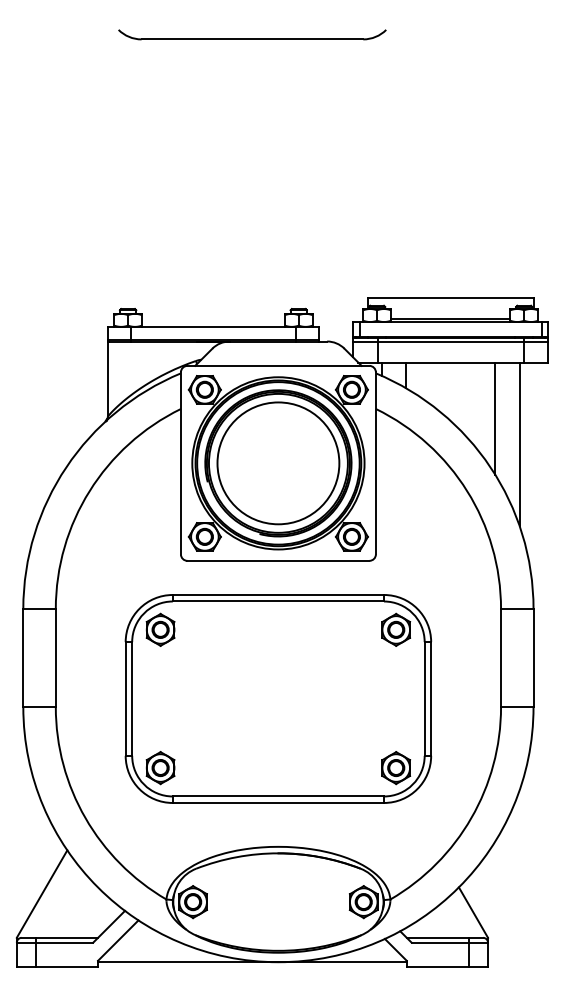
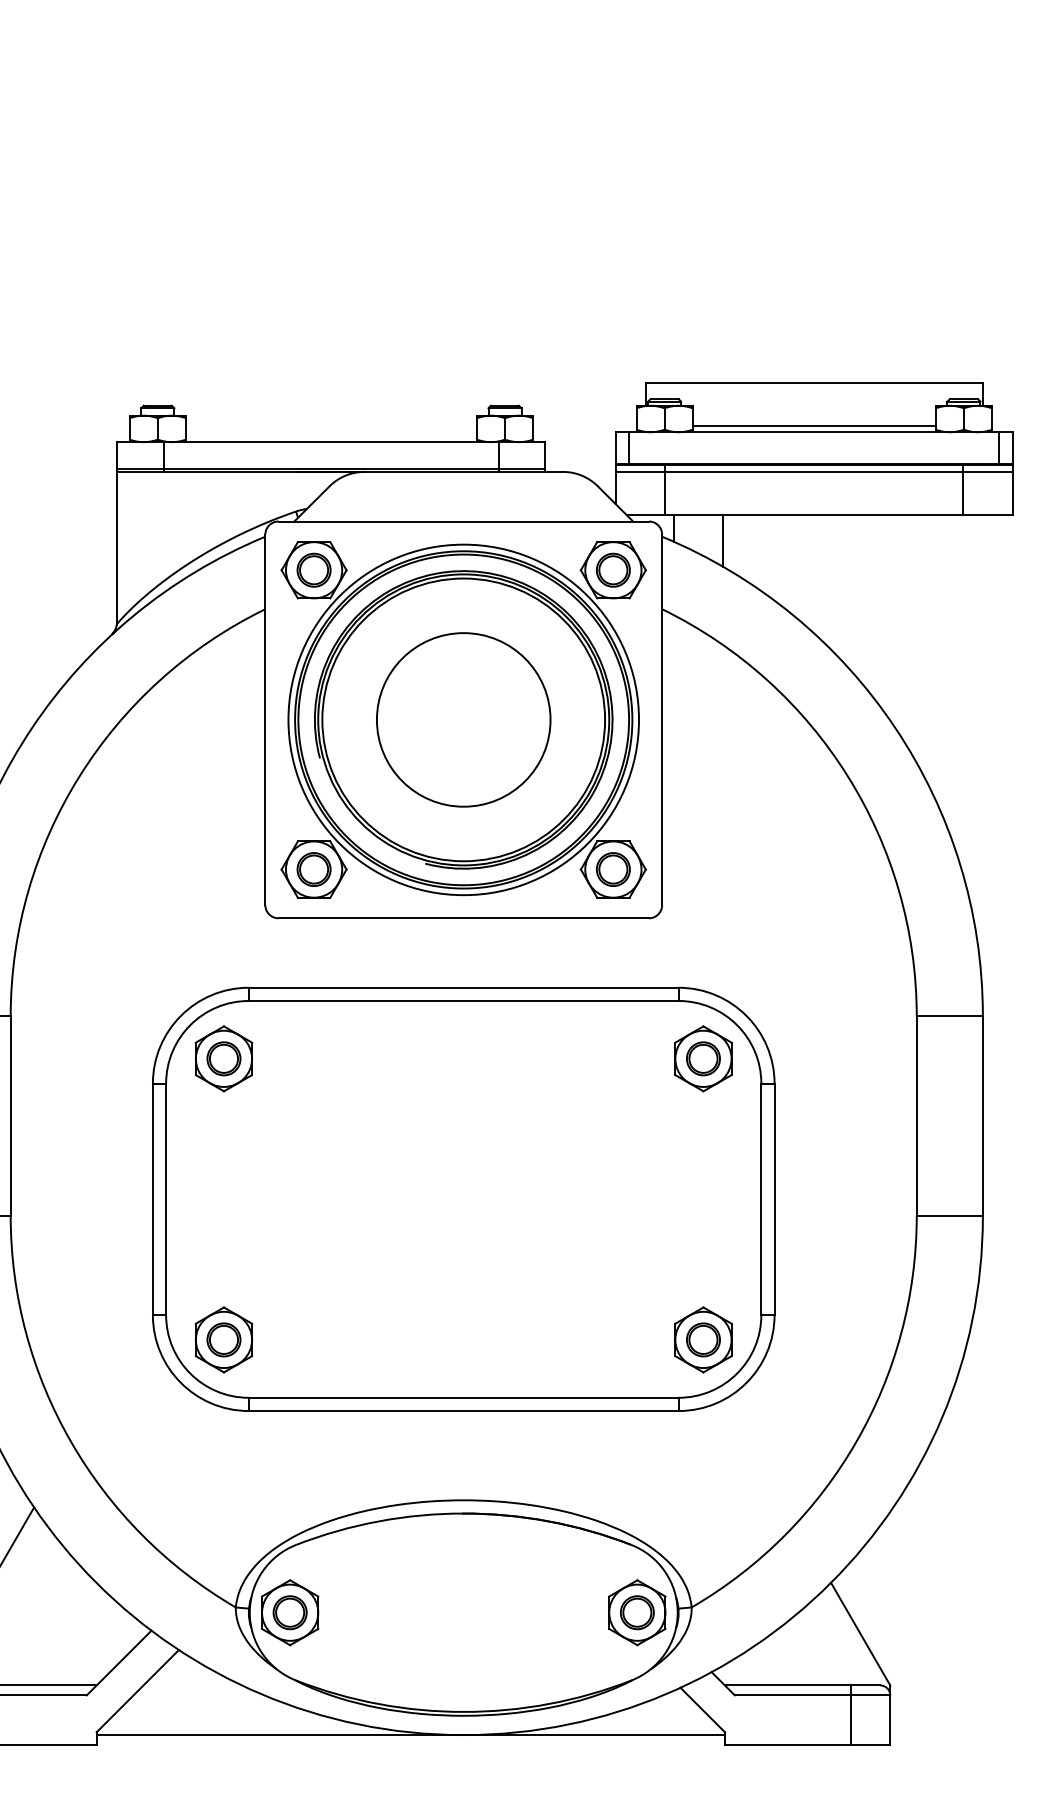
line: (495, 418) -> (905, 628), removed
line: (519, 444) -> (954, 681), removed
circle: (278, 463) -> (463, 720), size x0.7

